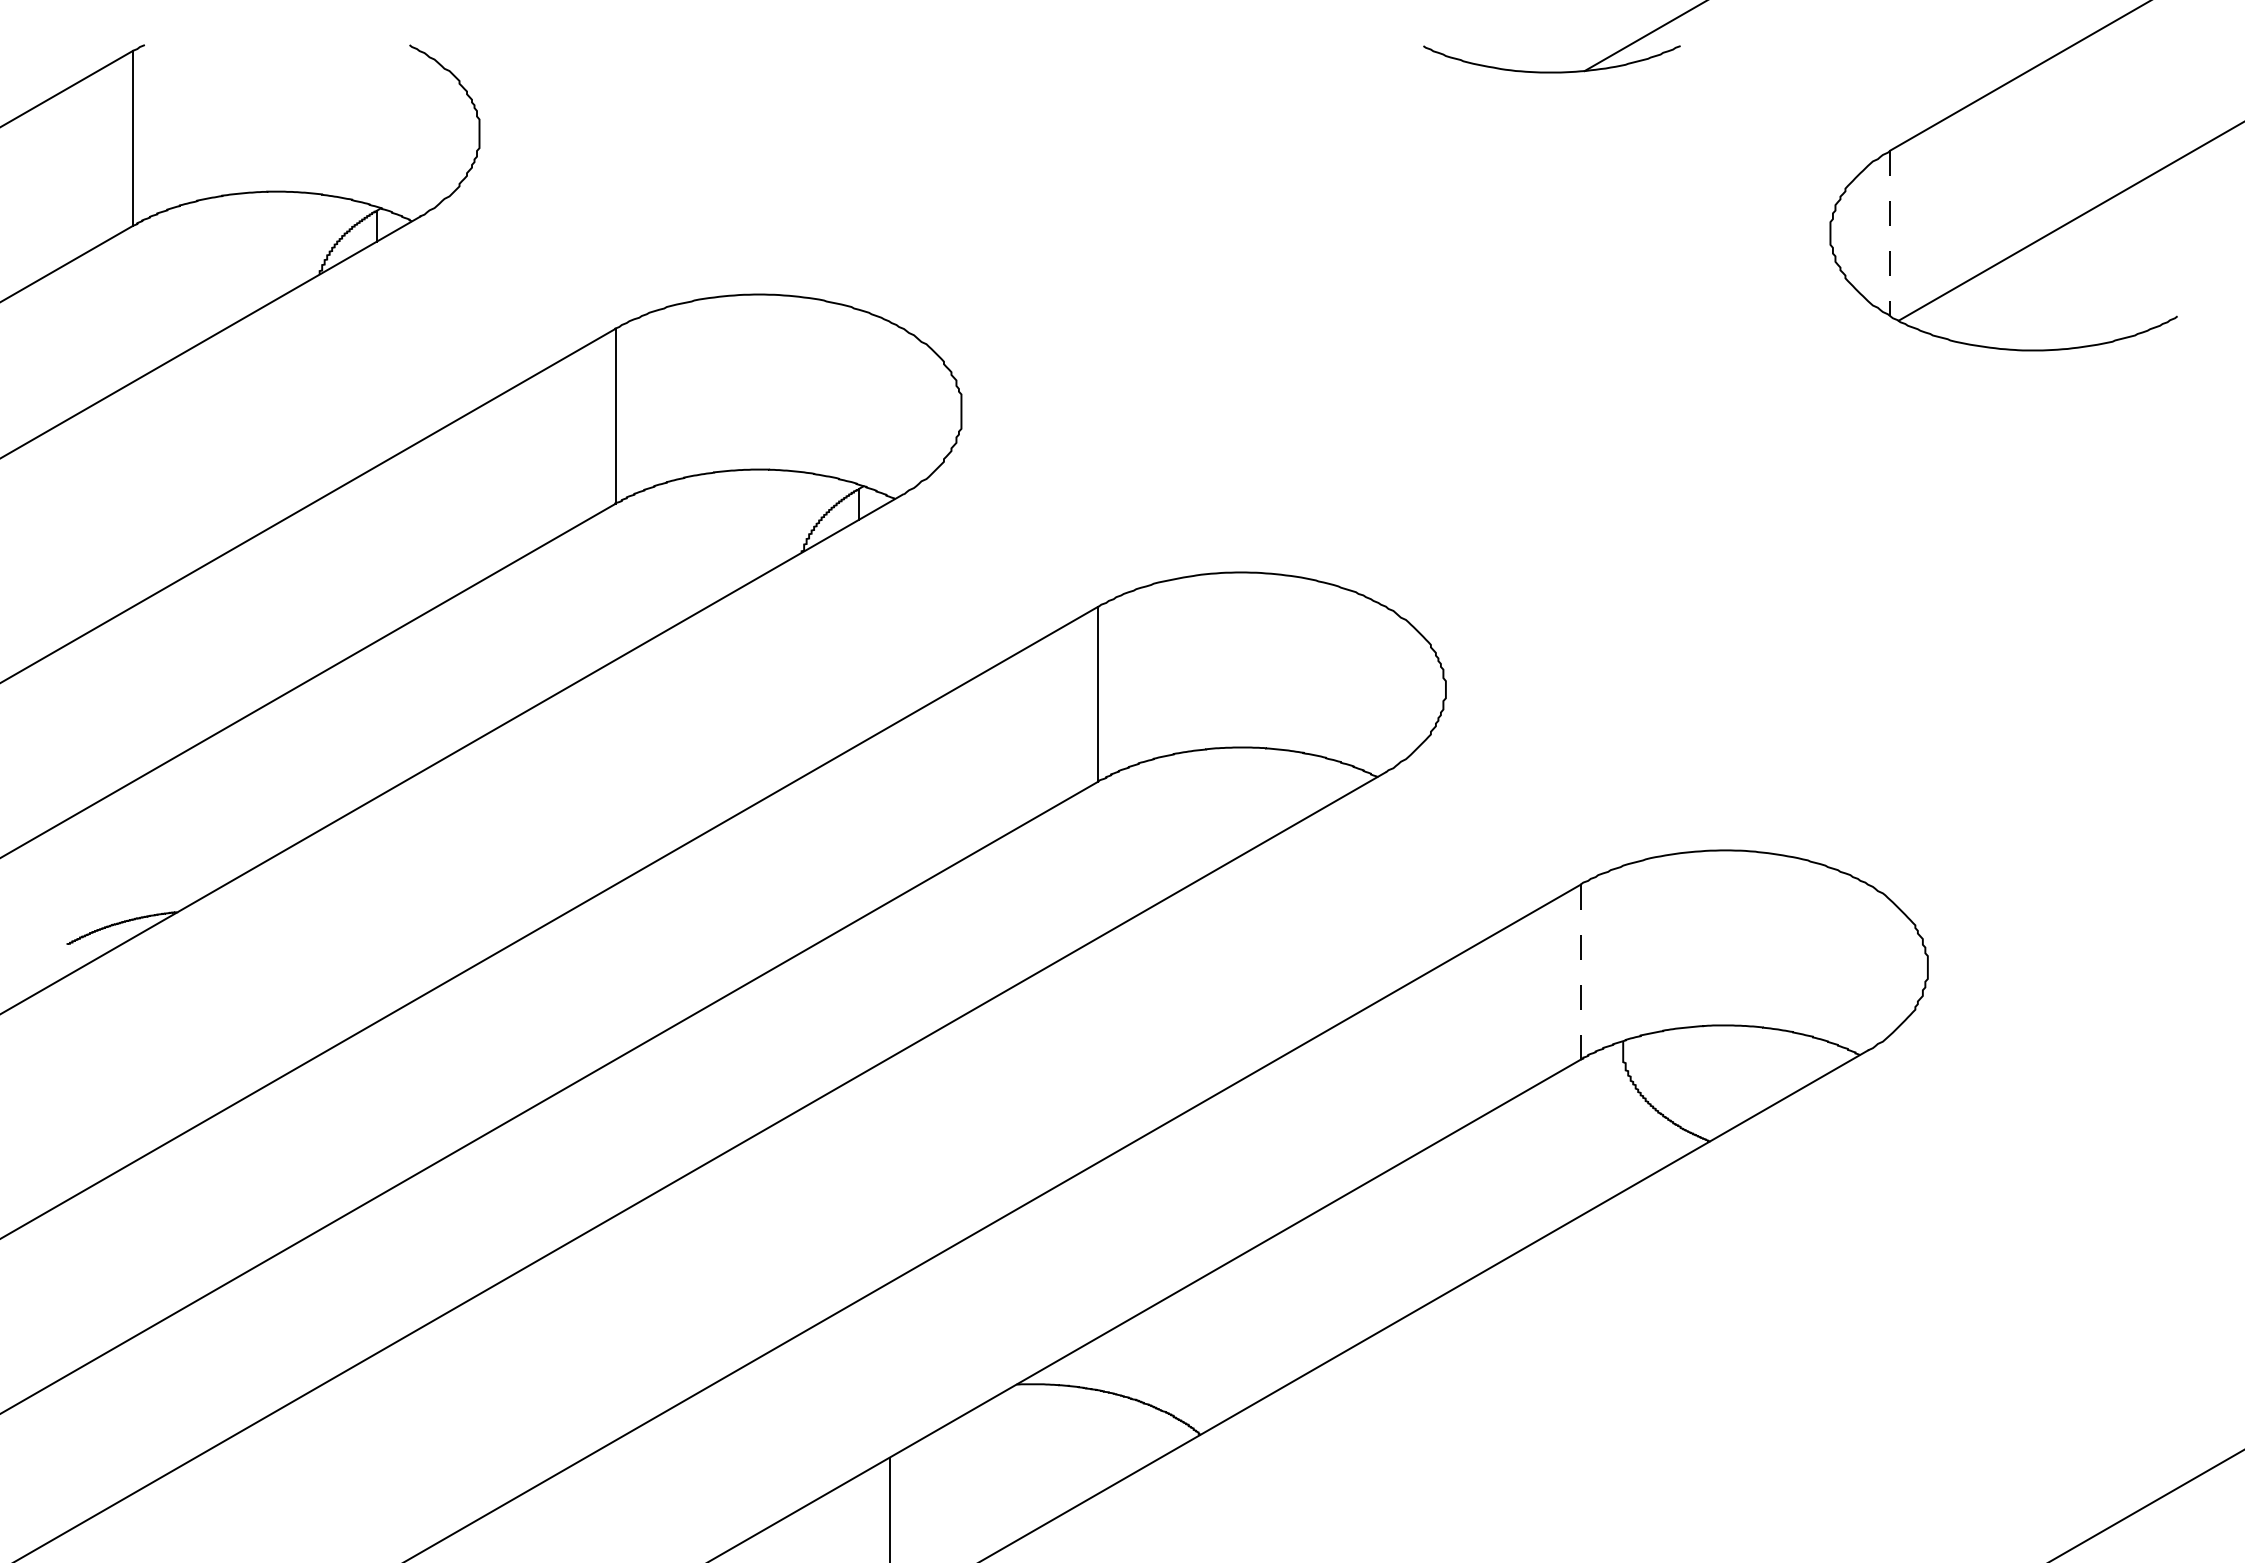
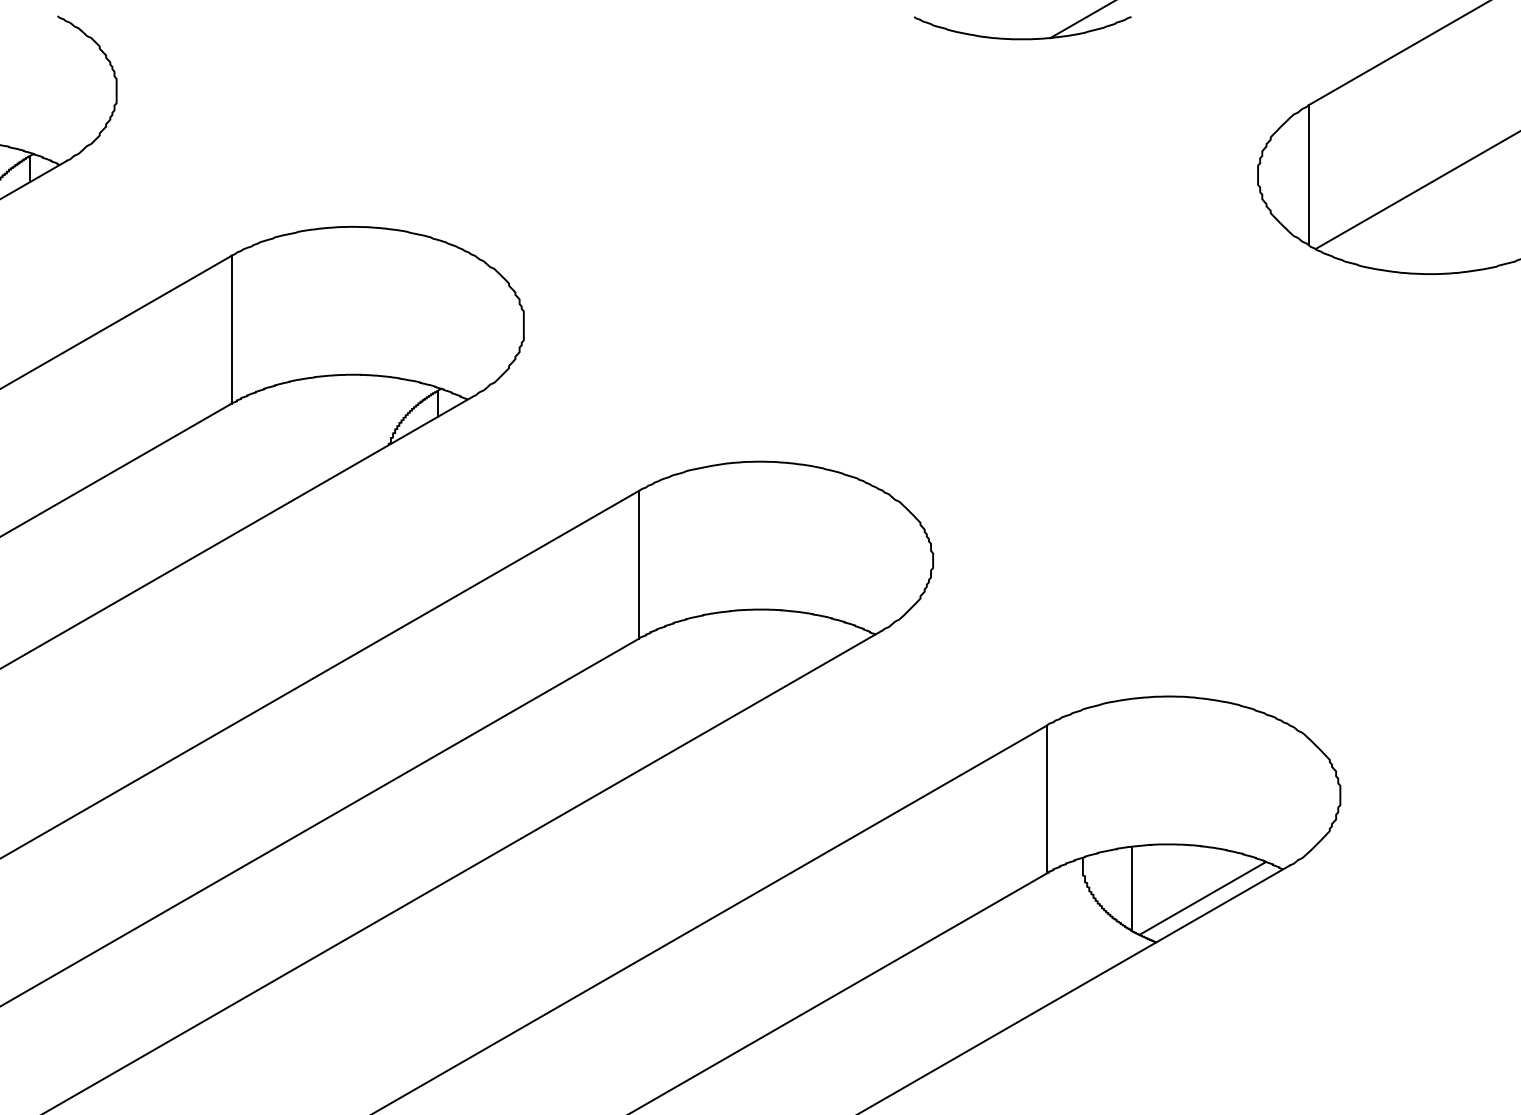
line: (1890, 233) -> (1308, 175), dashed -> solid
line: (1580, 972) -> (1046, 799), dashed -> solid
line: (1681, 1077) -> (1132, 888), added
line: (1765, 1089) -> (1203, 898), added

